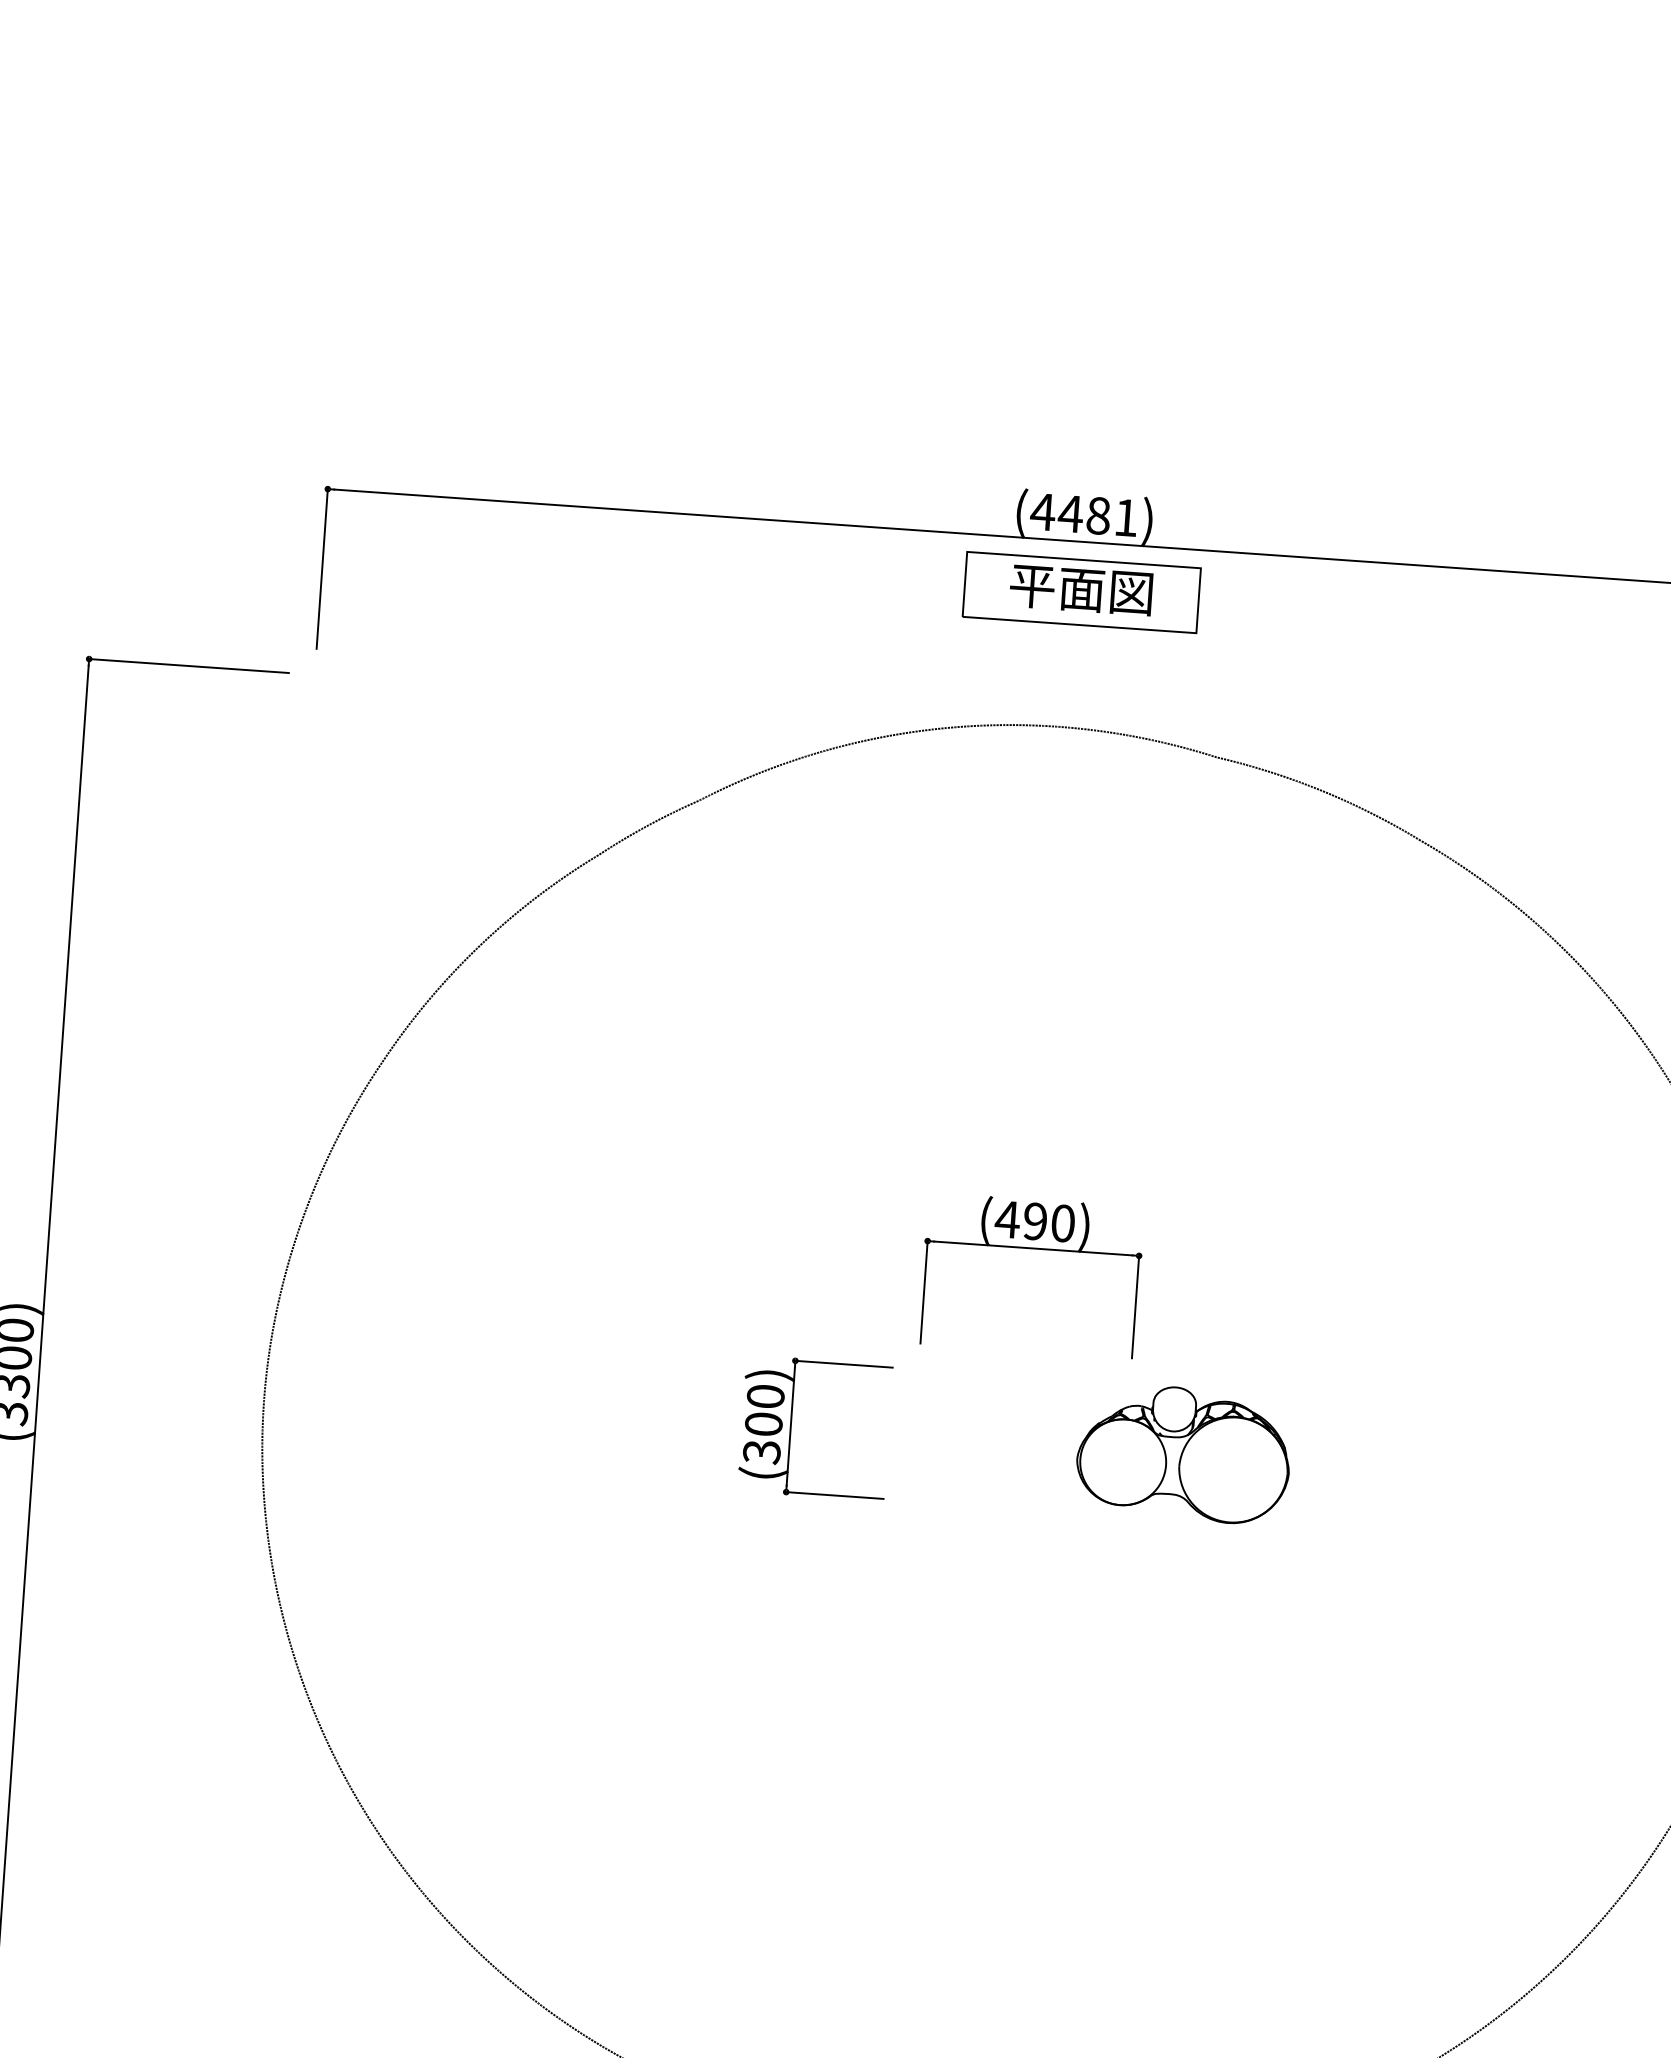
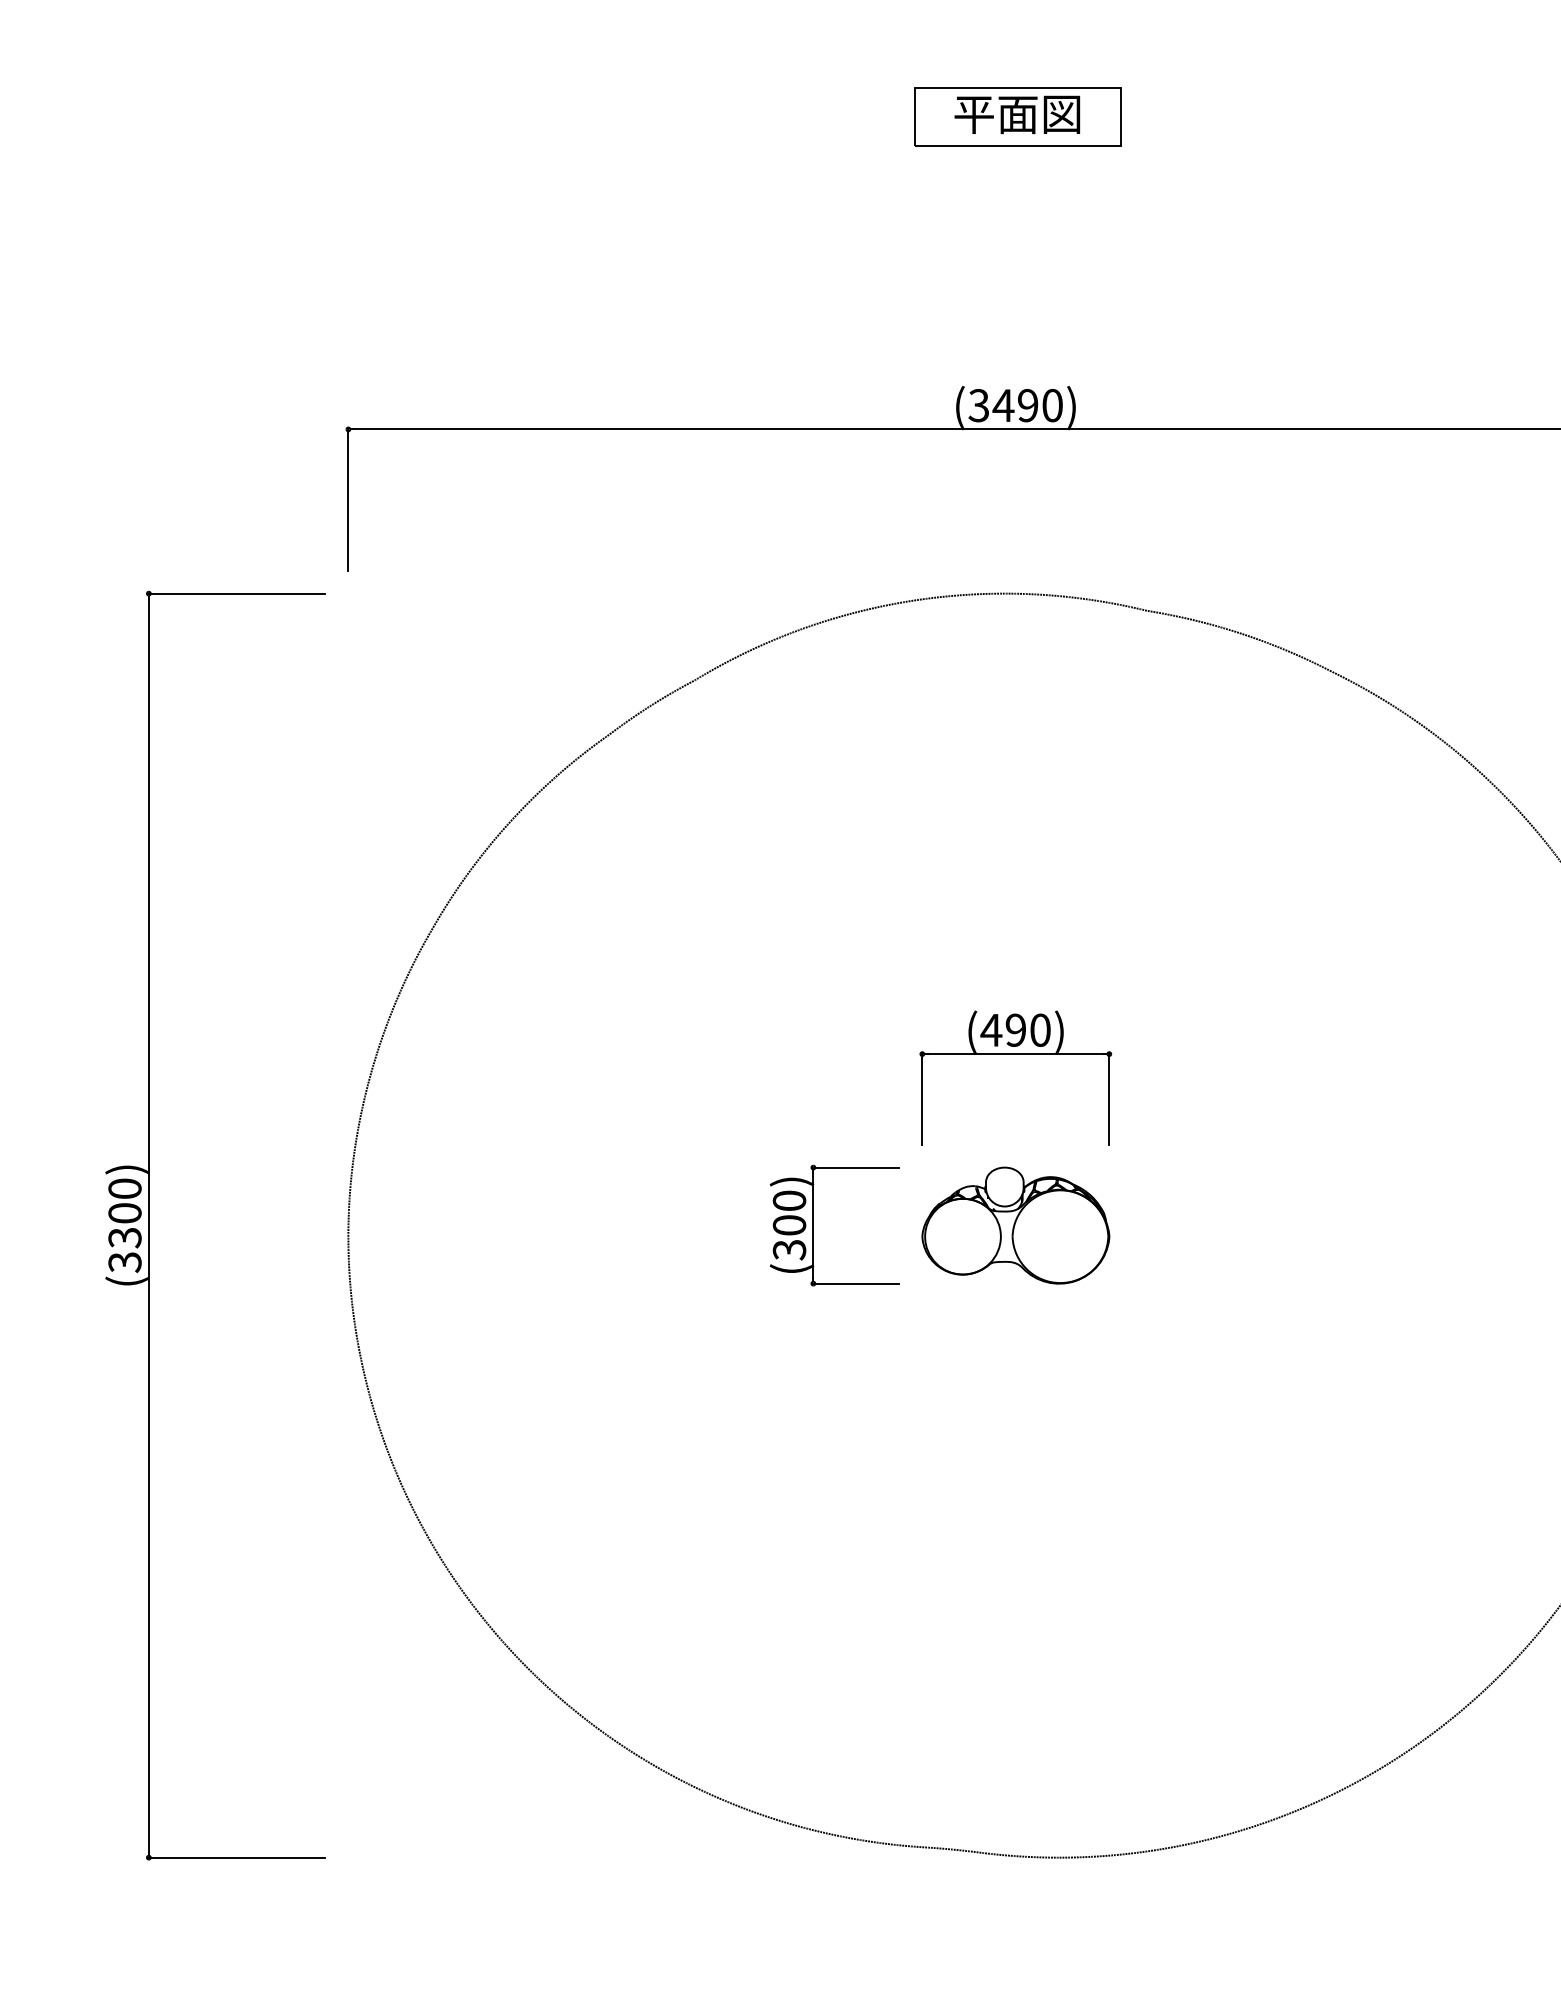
text: (1083, 514) -> (1014, 405), (4481) -> (3490)
part: (1081, 591) -> (1017, 116), moved
part: (1183, 1453) -> (1015, 1225), moved

